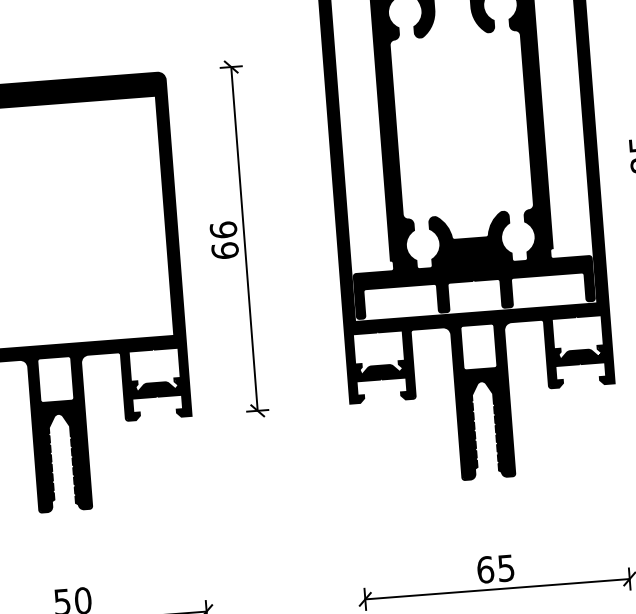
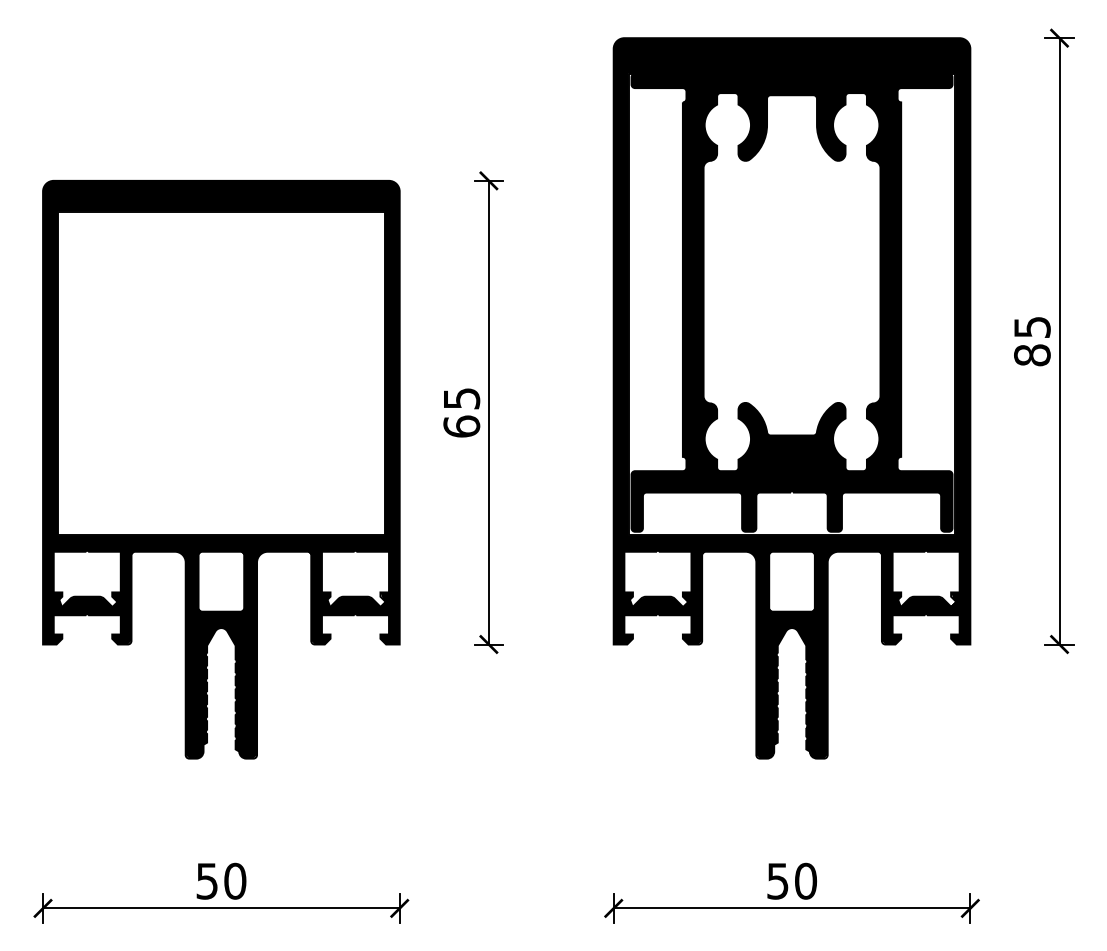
text: (223, 230) -> (461, 398), 66 -> 65
text: (496, 568) -> (792, 880), 65 -> 50

